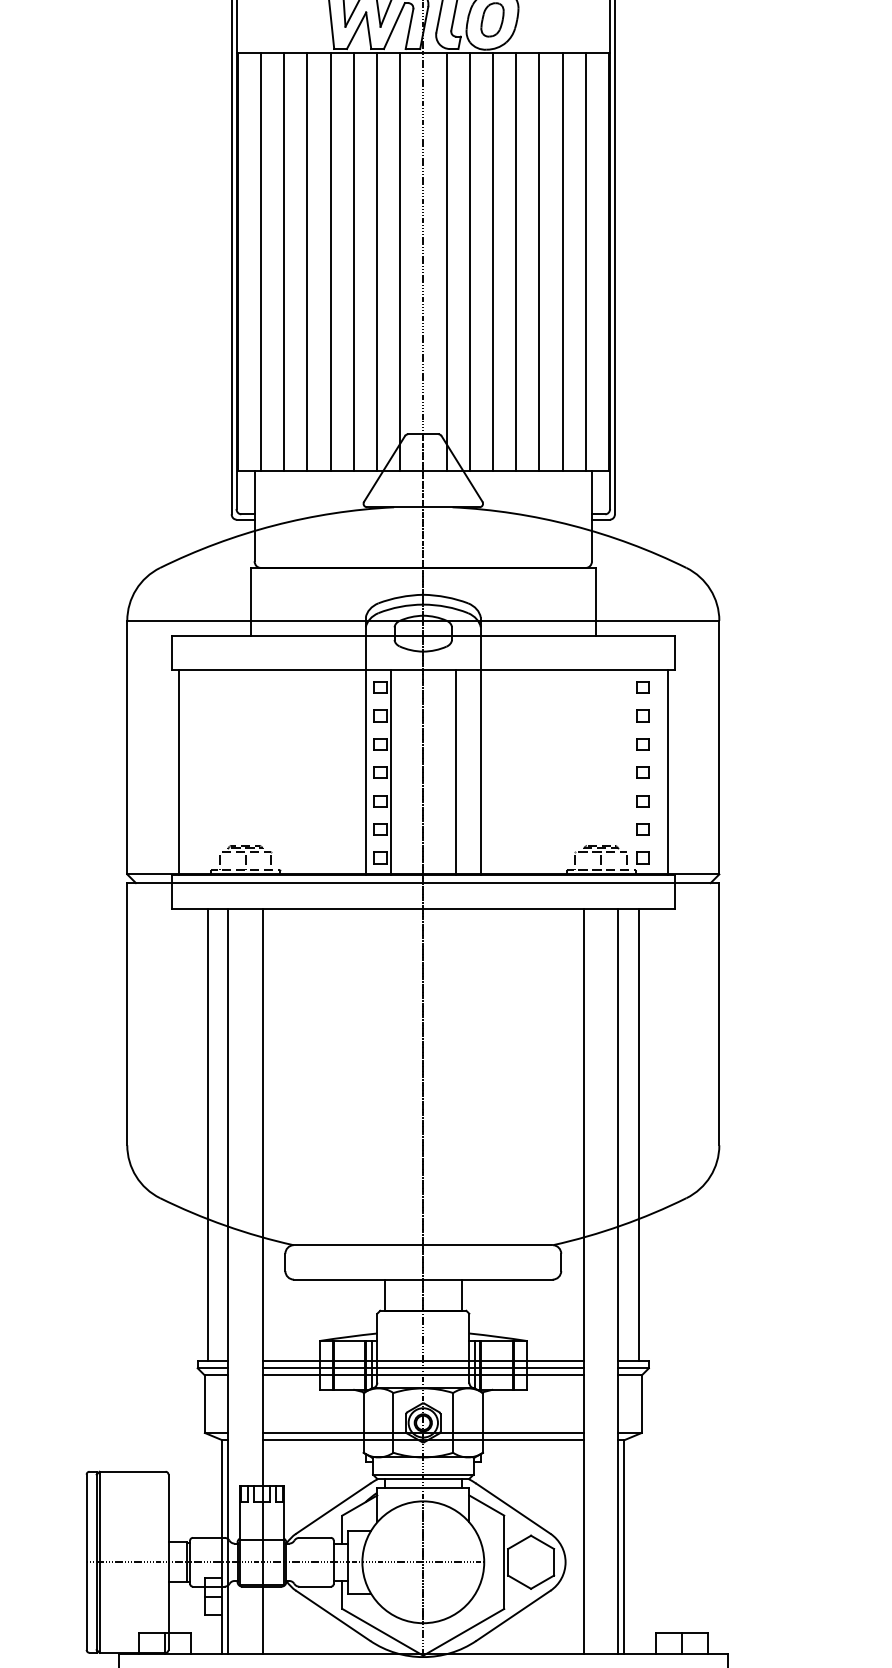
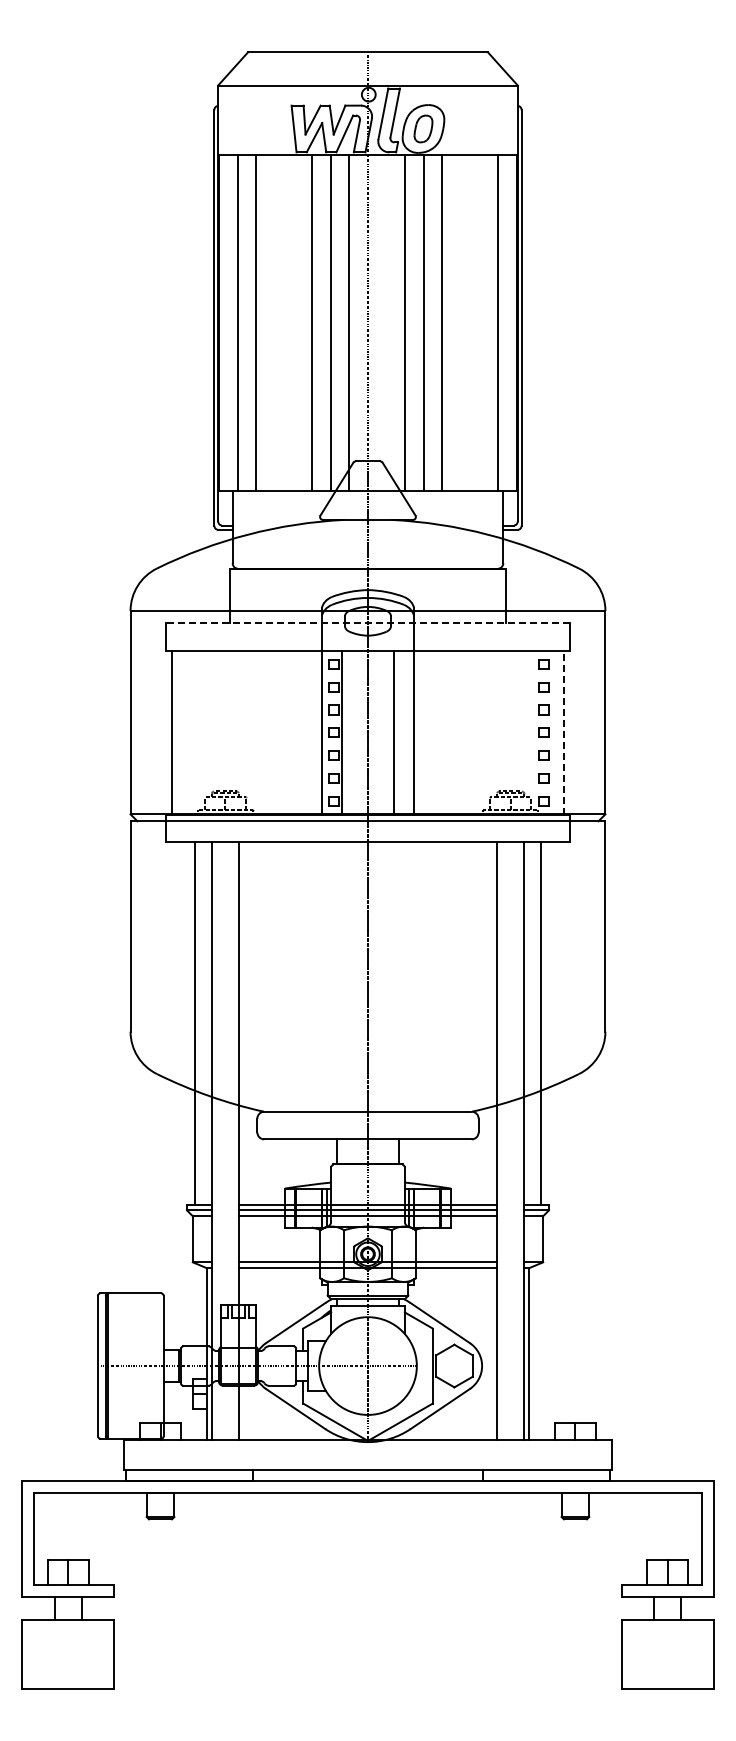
line: (306, 262) -> (274, 323), removed
line: (330, 262) -> (293, 323), removed
line: (446, 262) -> (386, 323), removed
line: (539, 262) -> (461, 323), removed
line: (562, 262) -> (479, 323), removed
line: (423, 636) -> (368, 623), solid -> dashed
line: (667, 772) -> (563, 732), solid -> dashed

